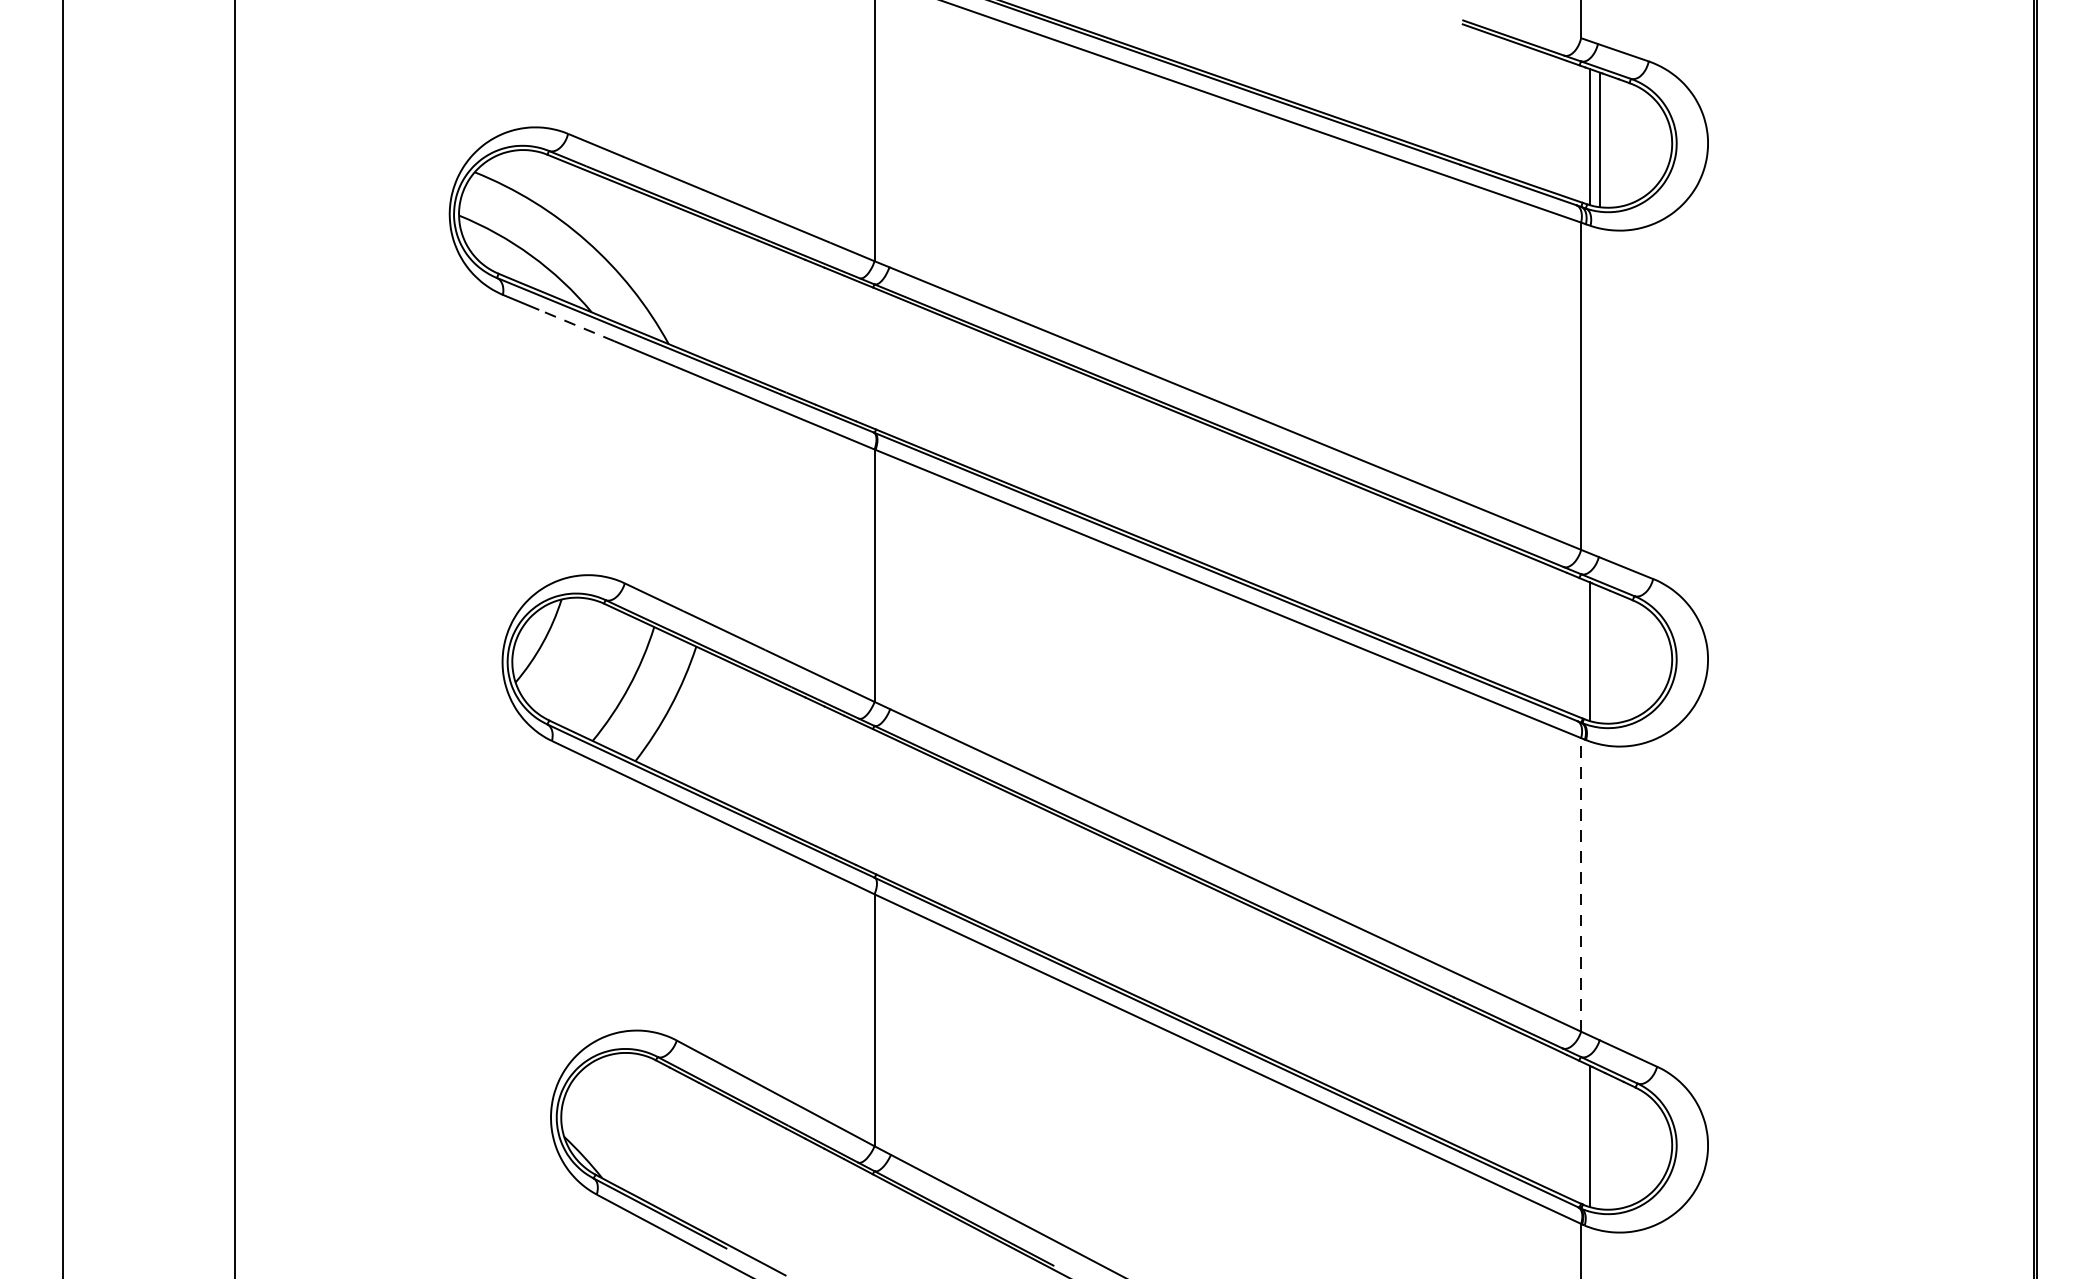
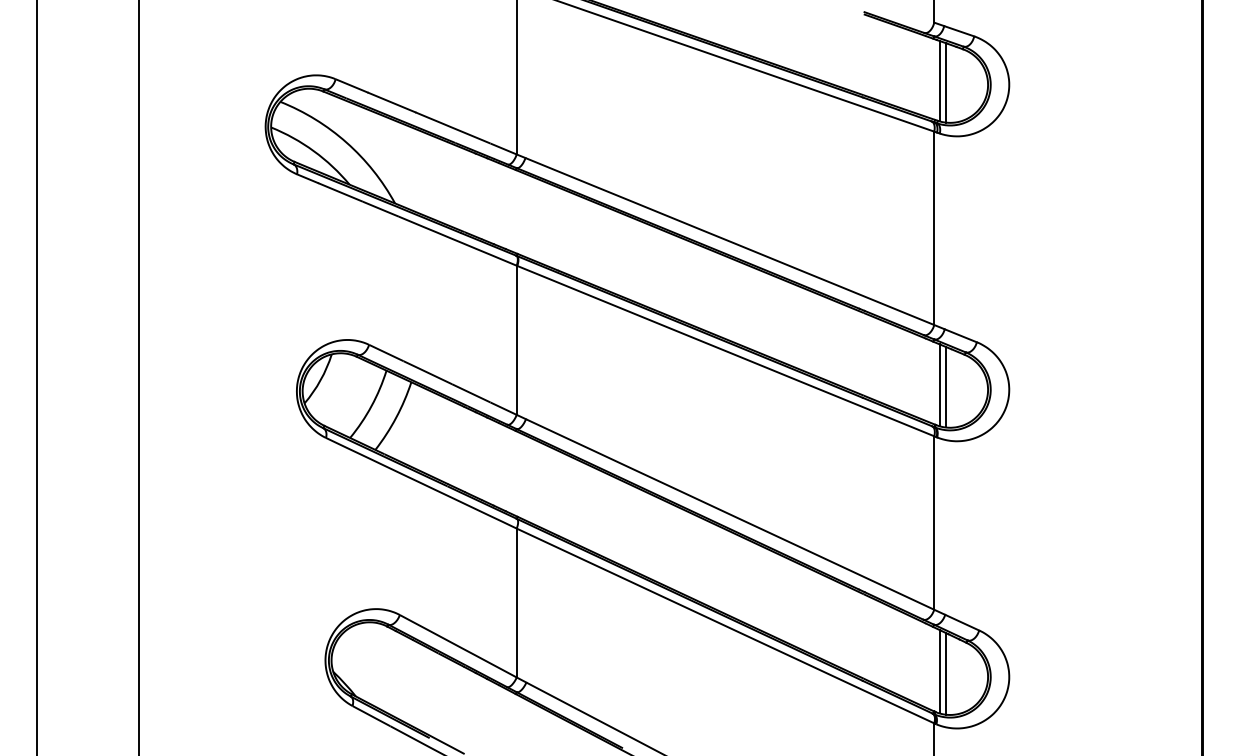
line: (574, 325) -> (339, 192), dashed -> solid
line: (1600, 653) -> (945, 386), added
line: (1581, 885) -> (934, 523), dashed -> solid
line: (1600, 1139) -> (945, 673), added

